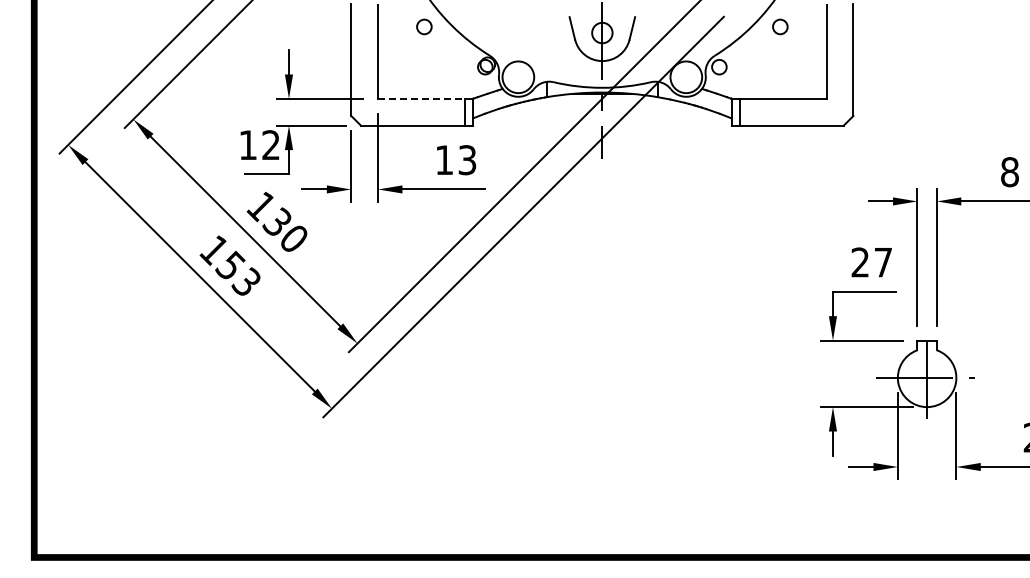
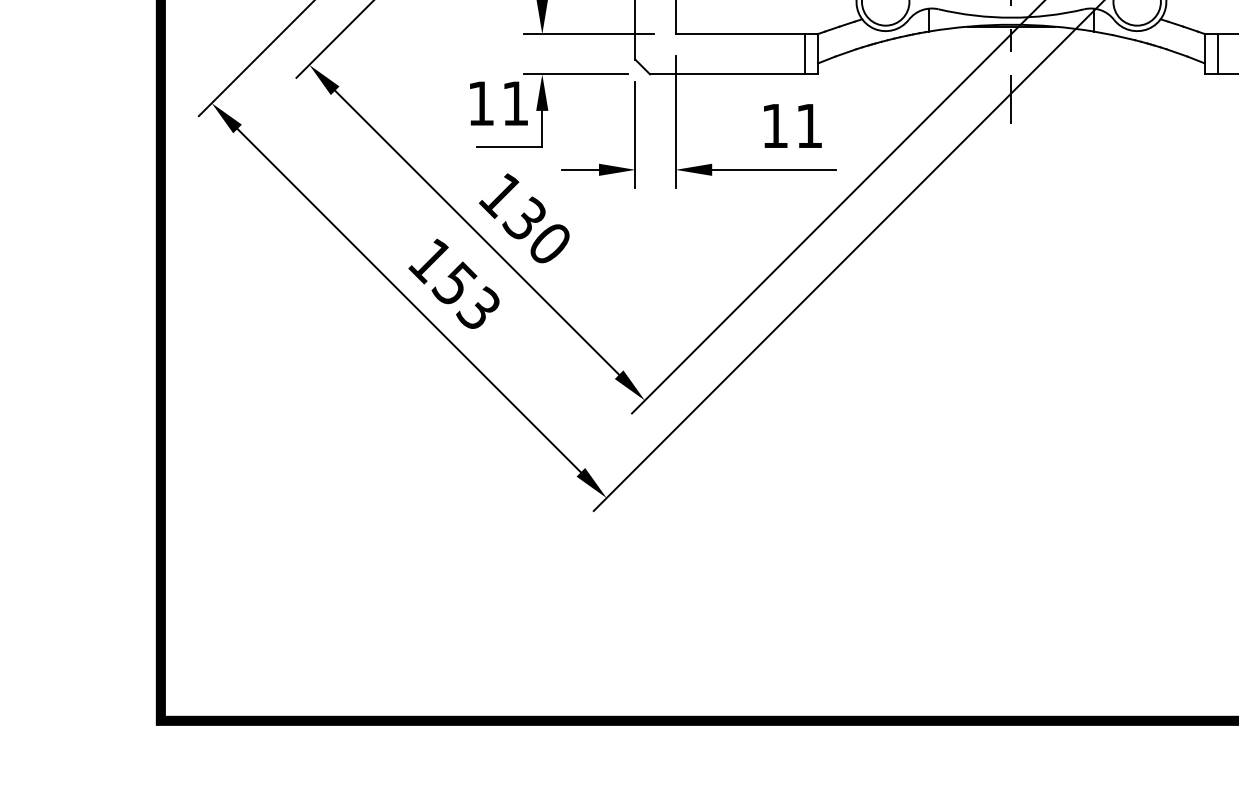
line: (424, 98) -> (745, 33), dashed -> solid
text: (270, 144) -> (514, 102), 12 -> 11
text: (467, 160) -> (809, 126), 13 -> 11

